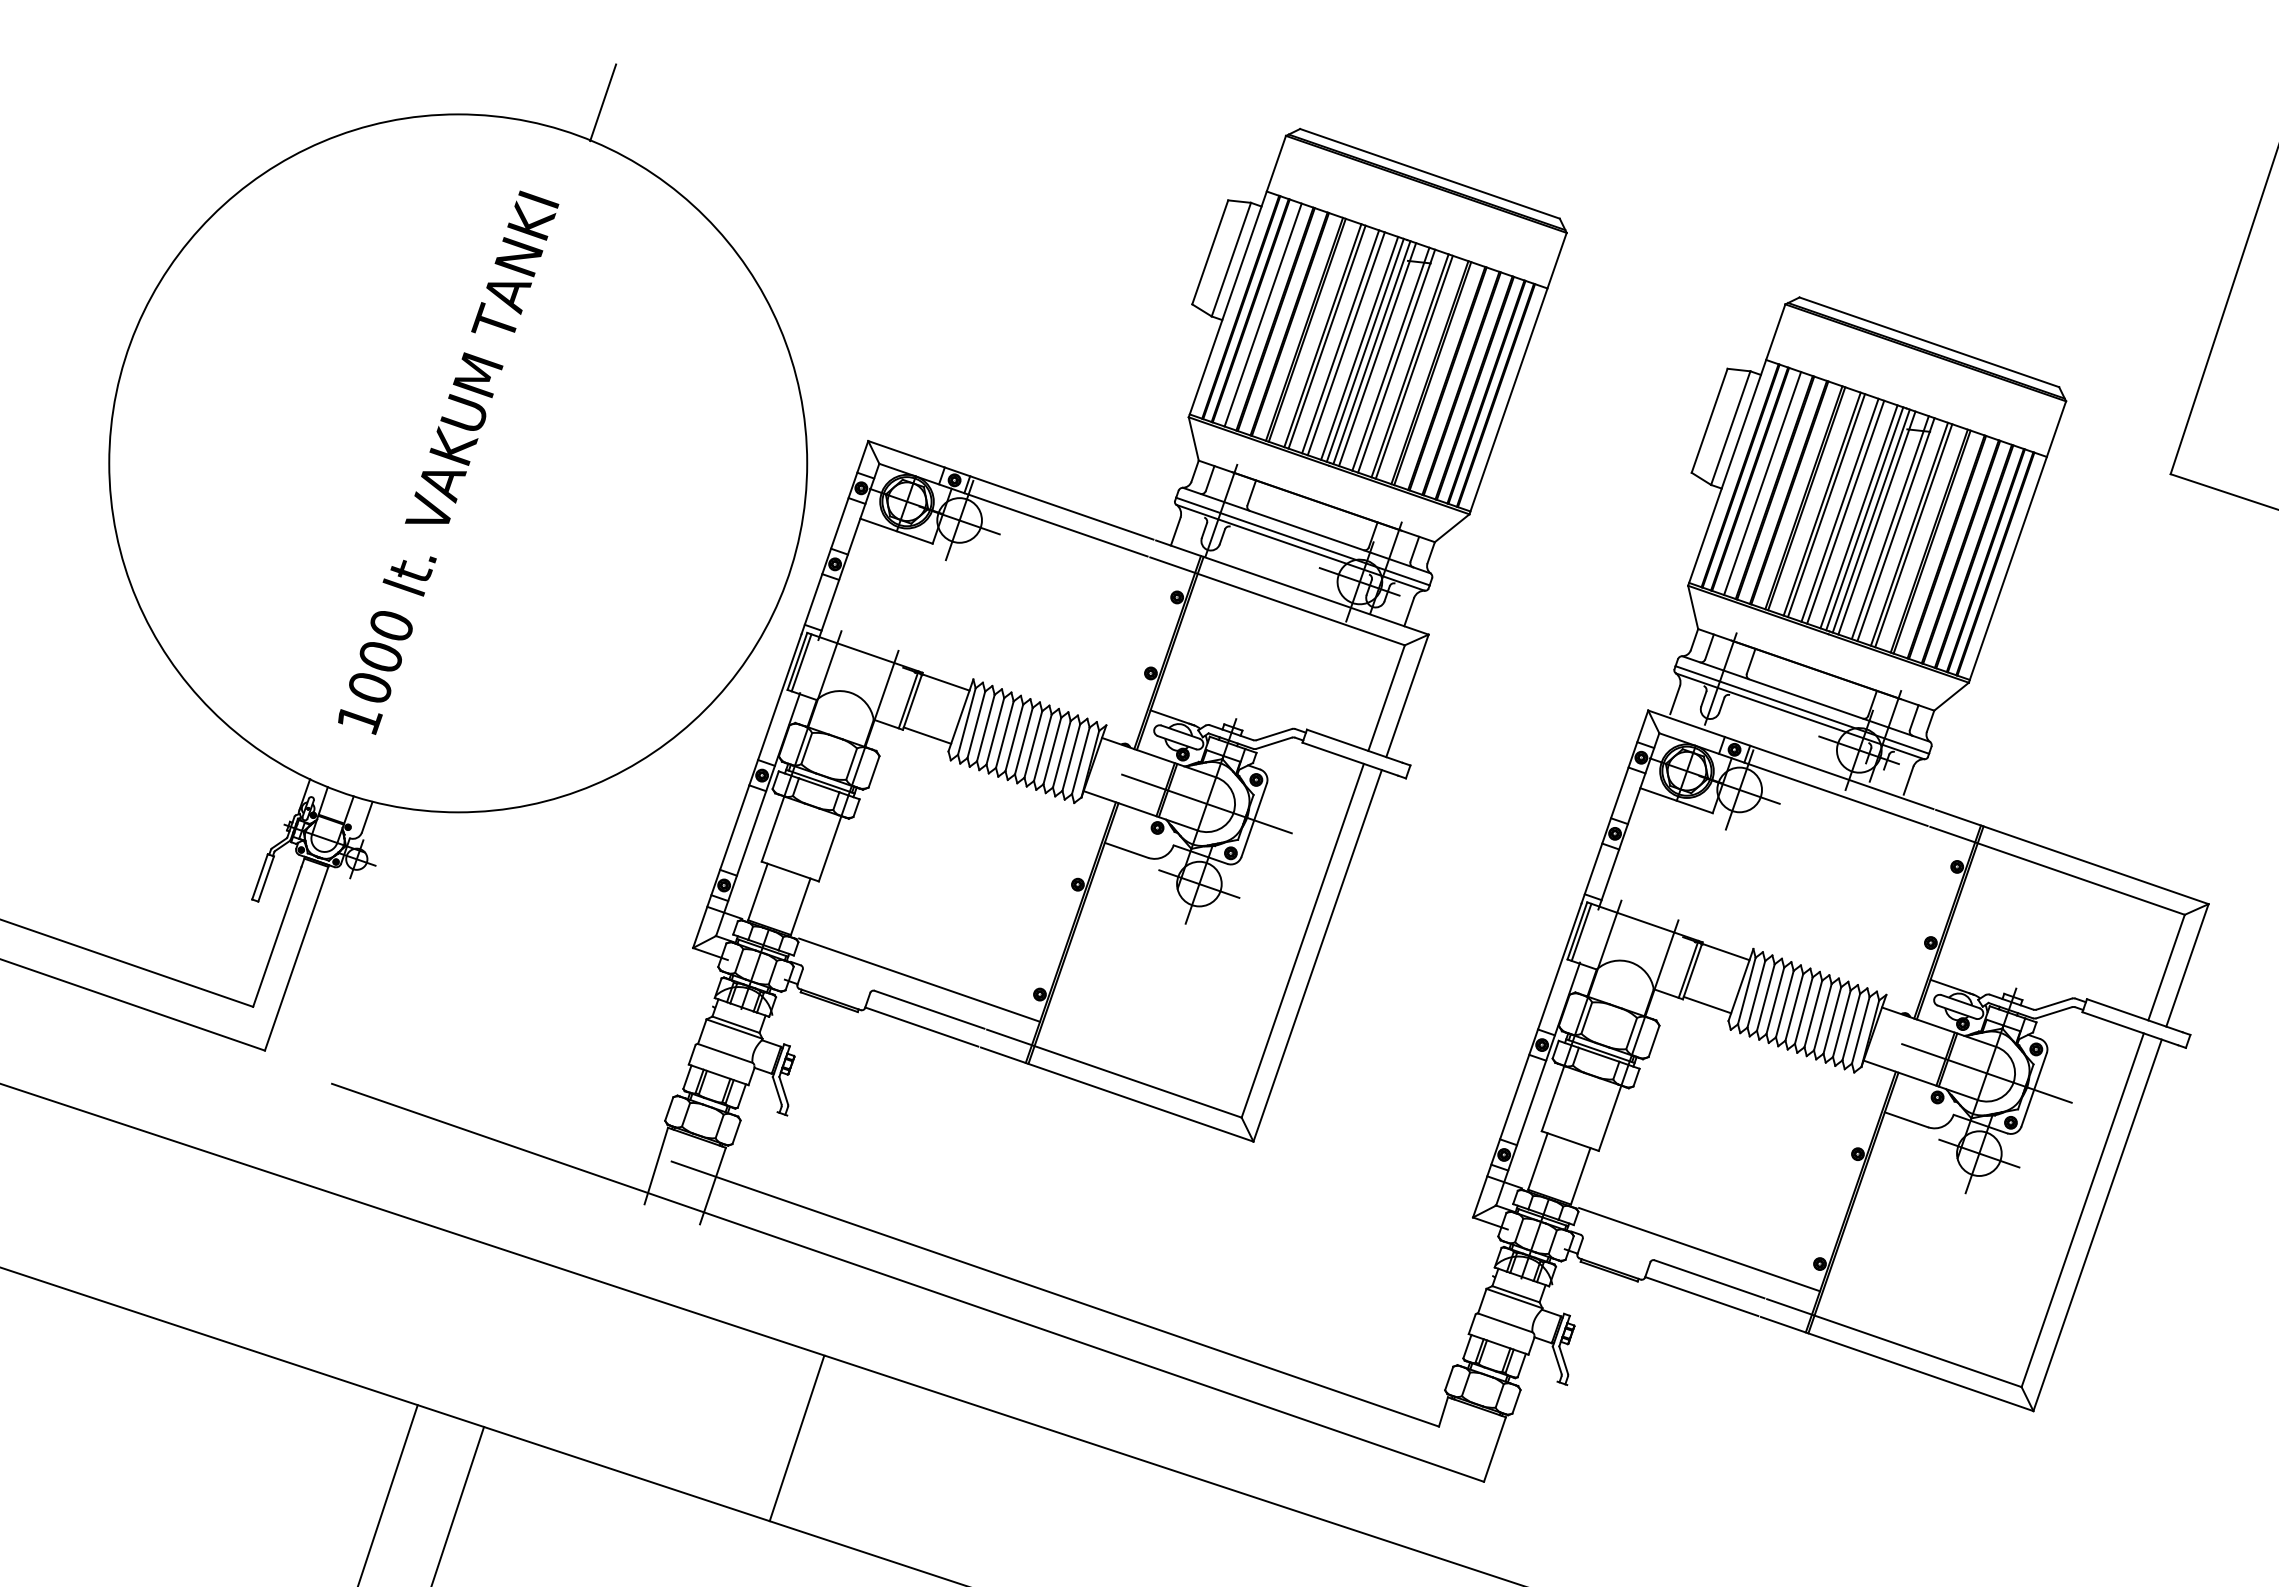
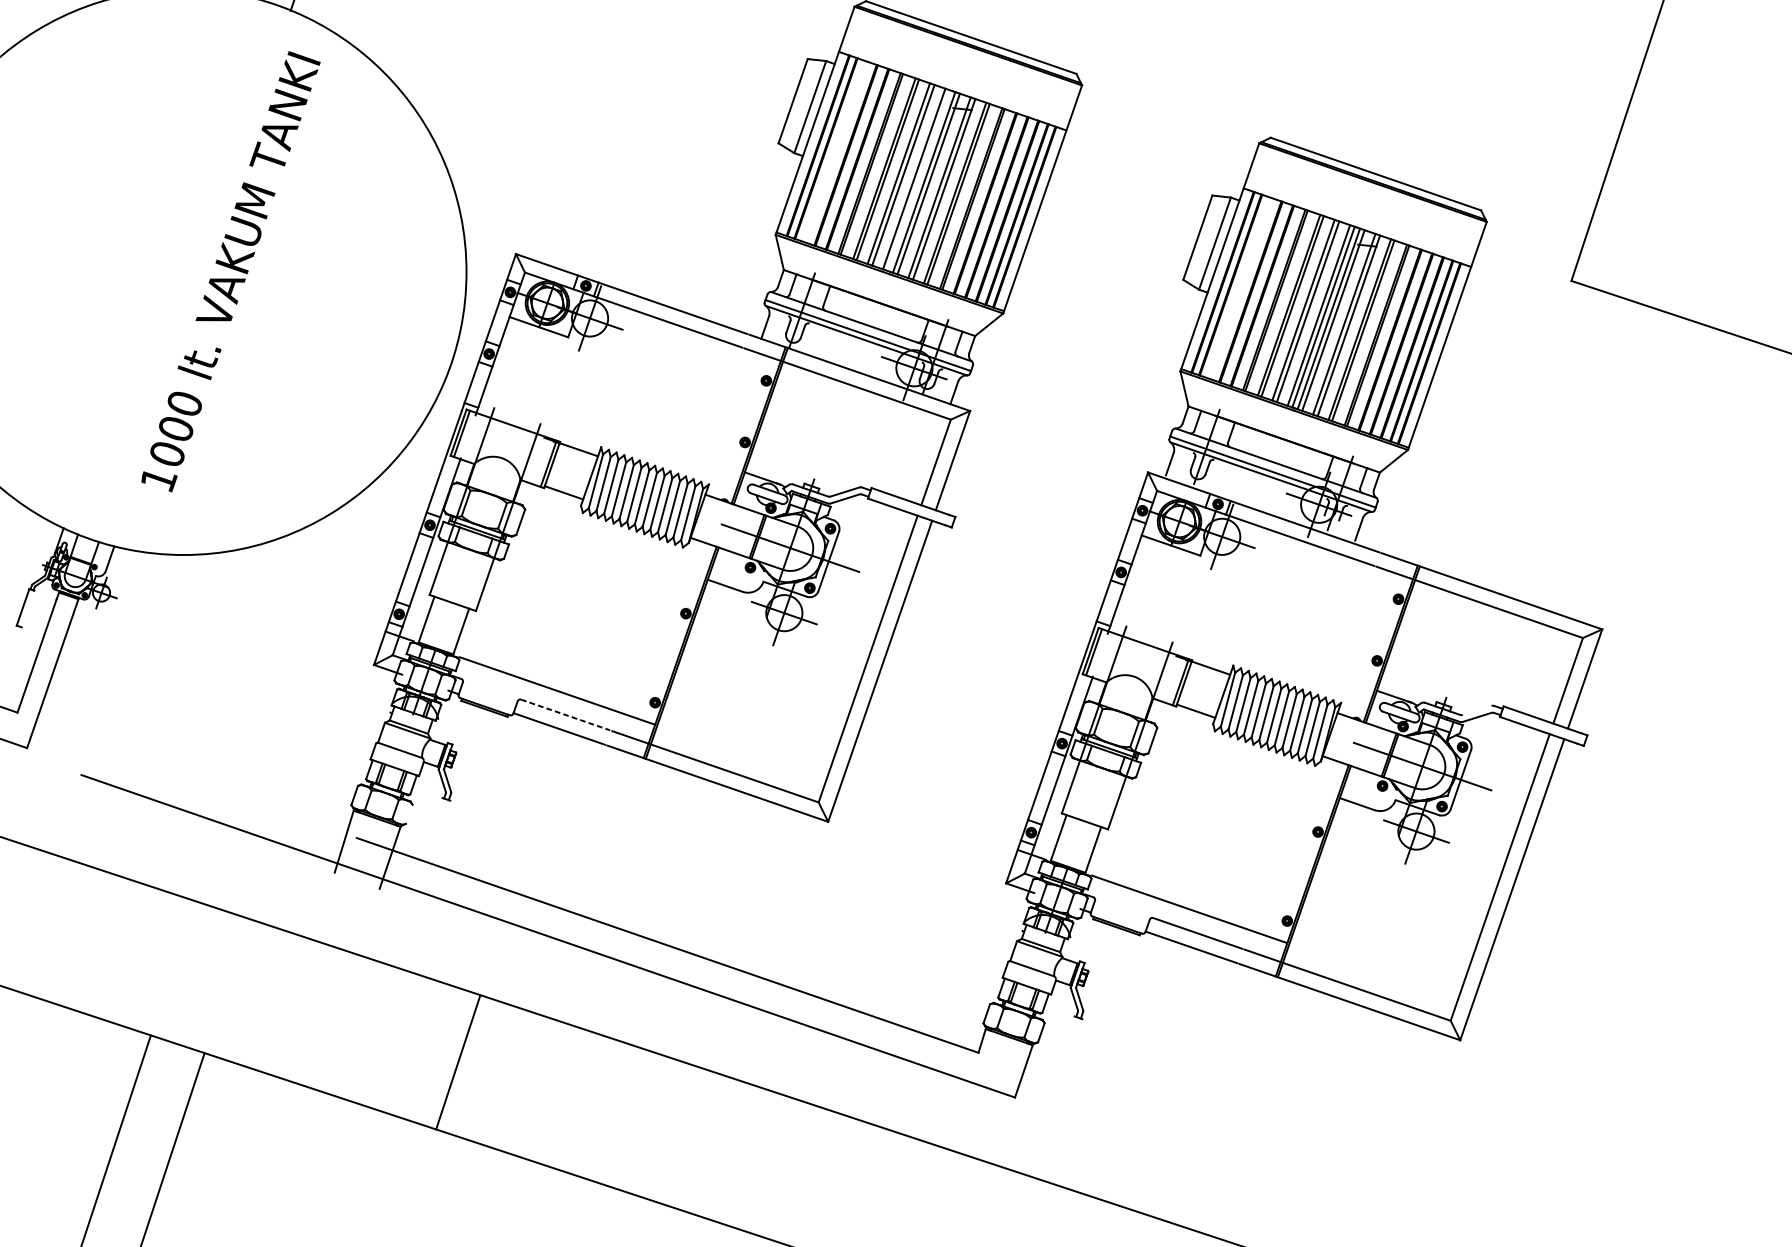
line: (1262, 314) -> (835, 151), removed
line: (1364, 349) -> (918, 179), removed
text: (448, 462) -> (230, 271), moved
line: (1762, 483) -> (1240, 288), removed
line: (265, 878) -> (27, 608), removed
line: (2053, 1003) -> (1476, 709), removed
line: (930, 1009) -> (566, 714), solid -> dashed
line: (736, 1132) -> (409, 814), removed

